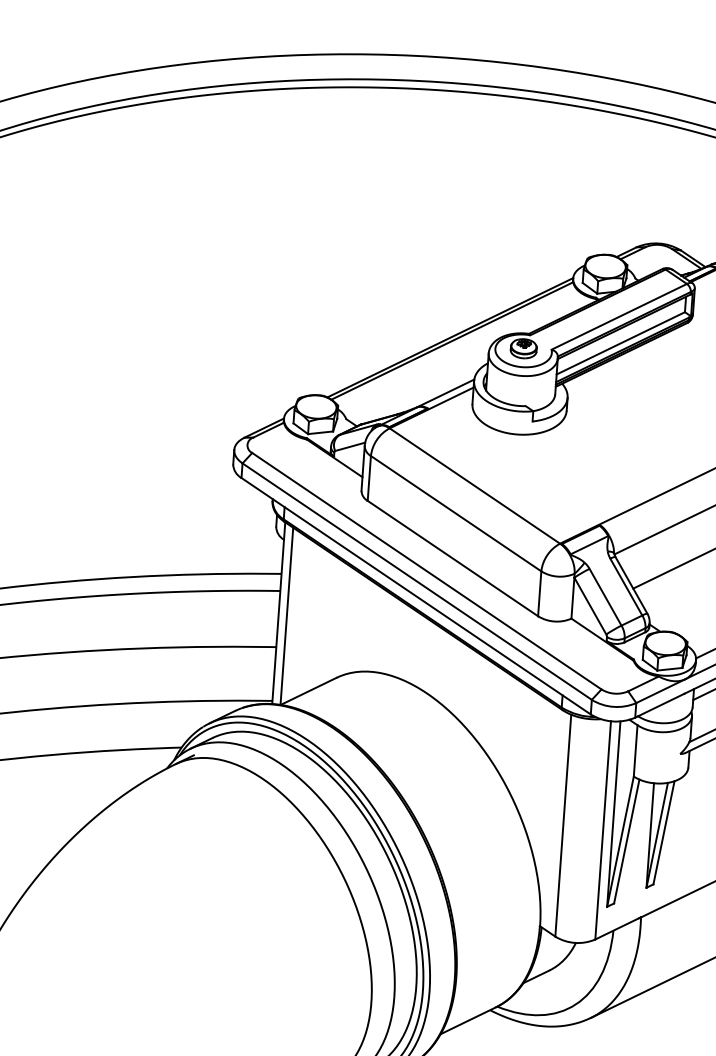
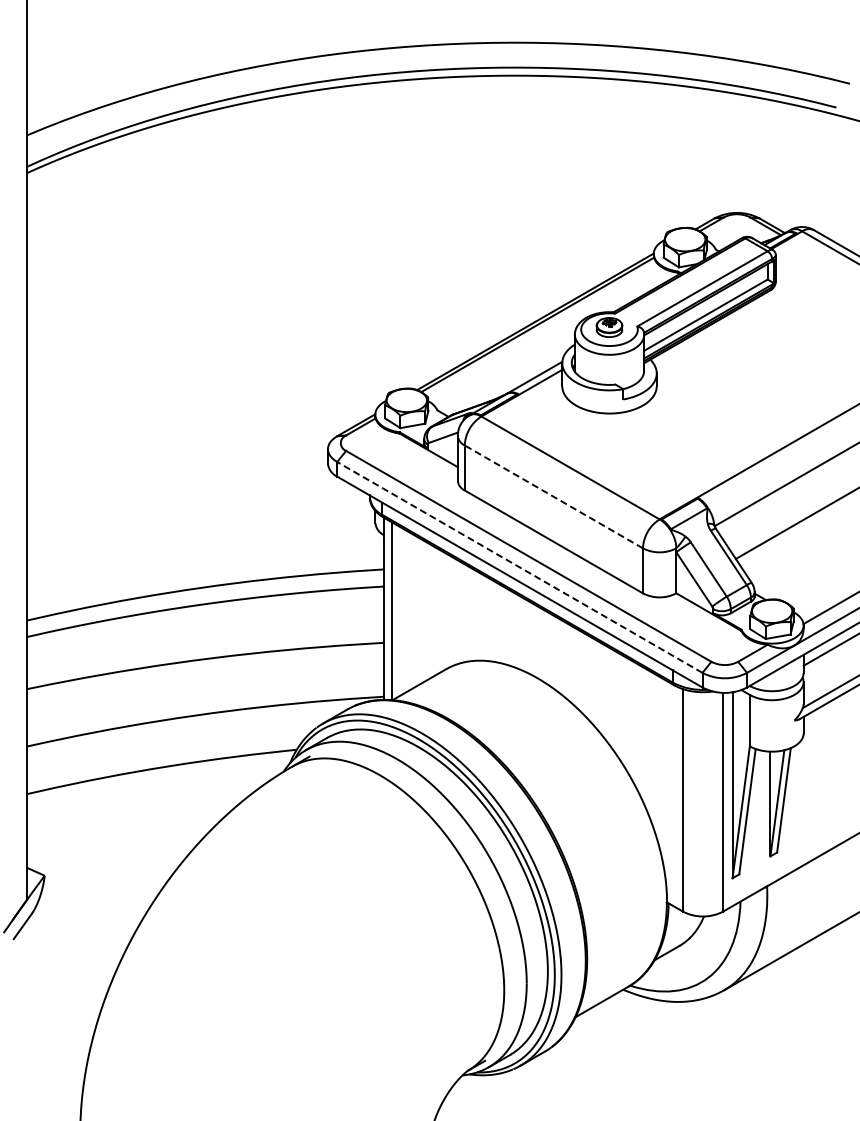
line: (455, 513) -> (553, 496), solid -> dashed
line: (416, 581) -> (519, 567), solid -> dashed

